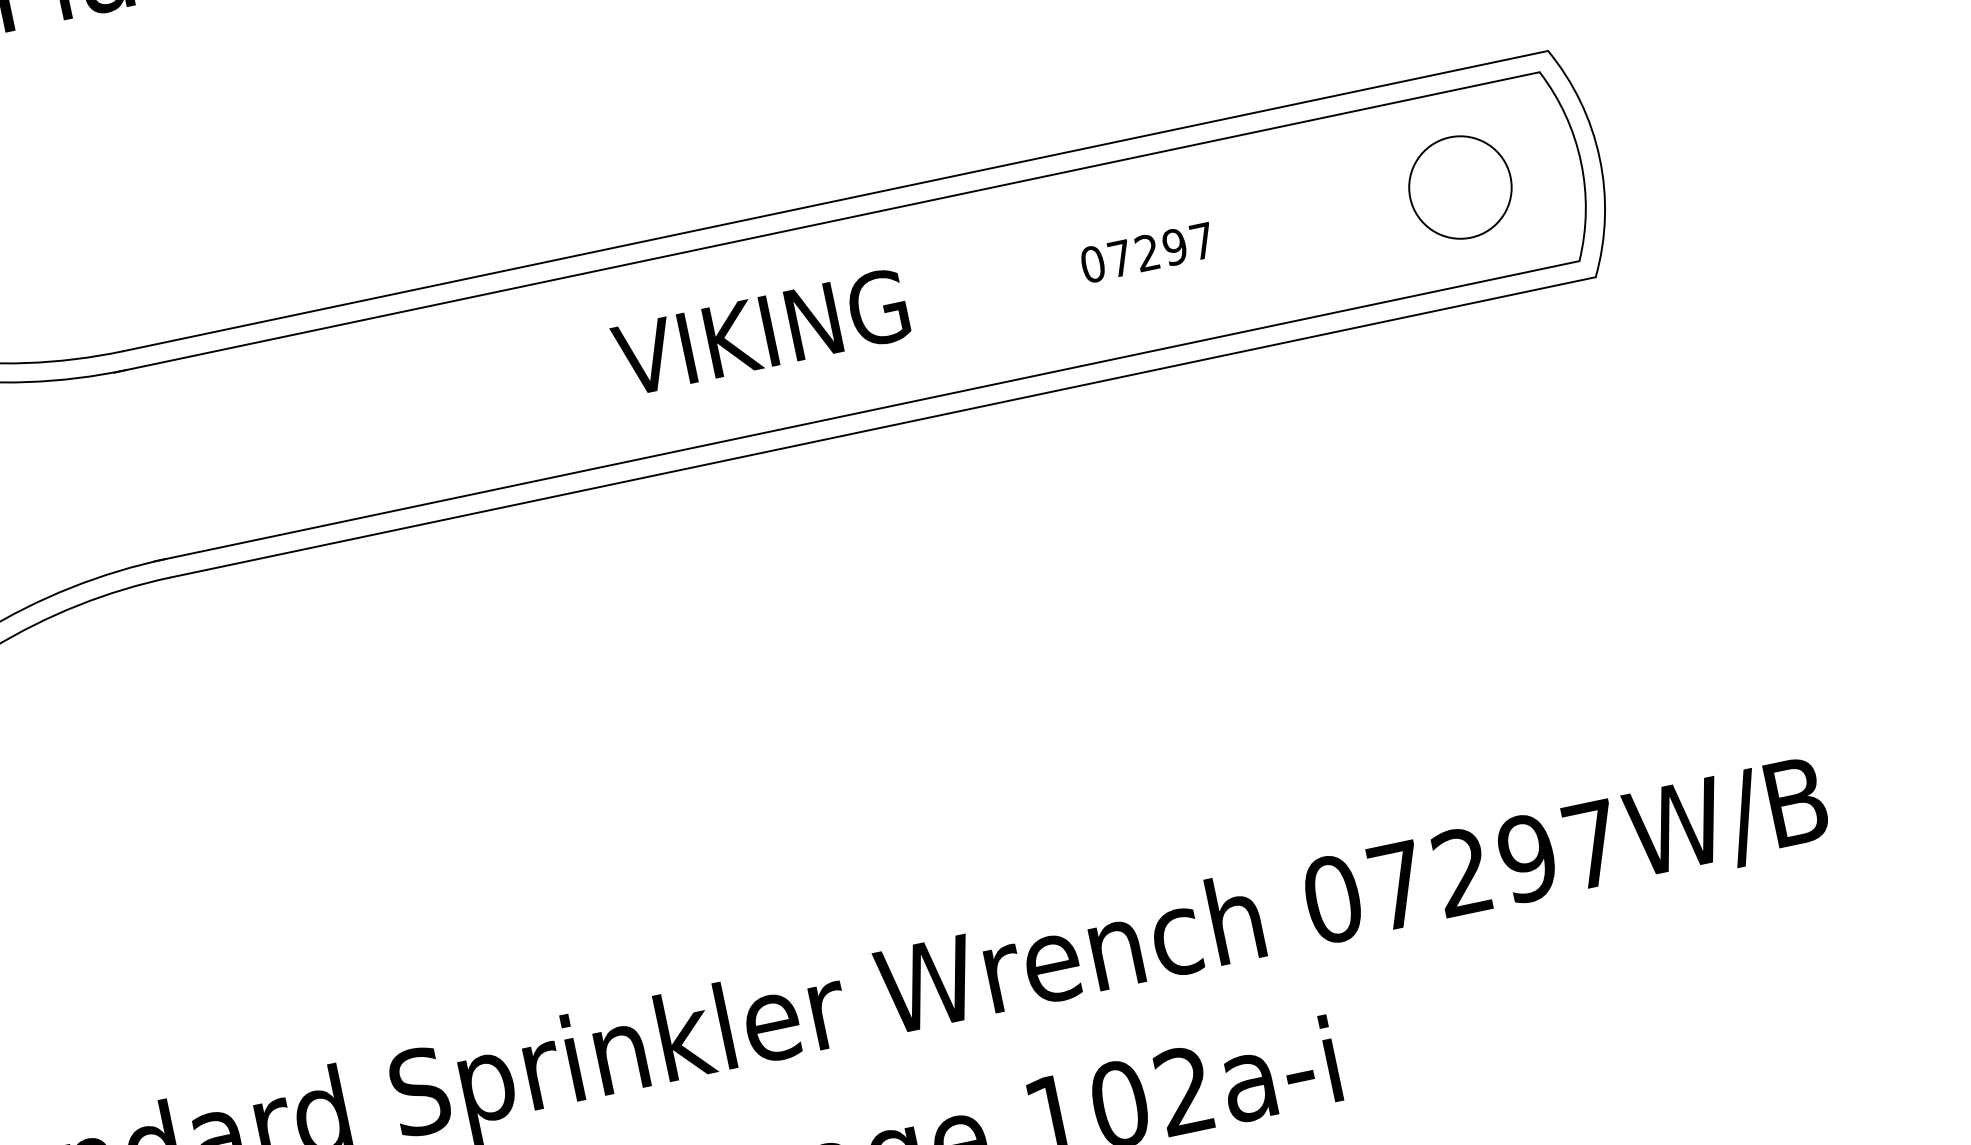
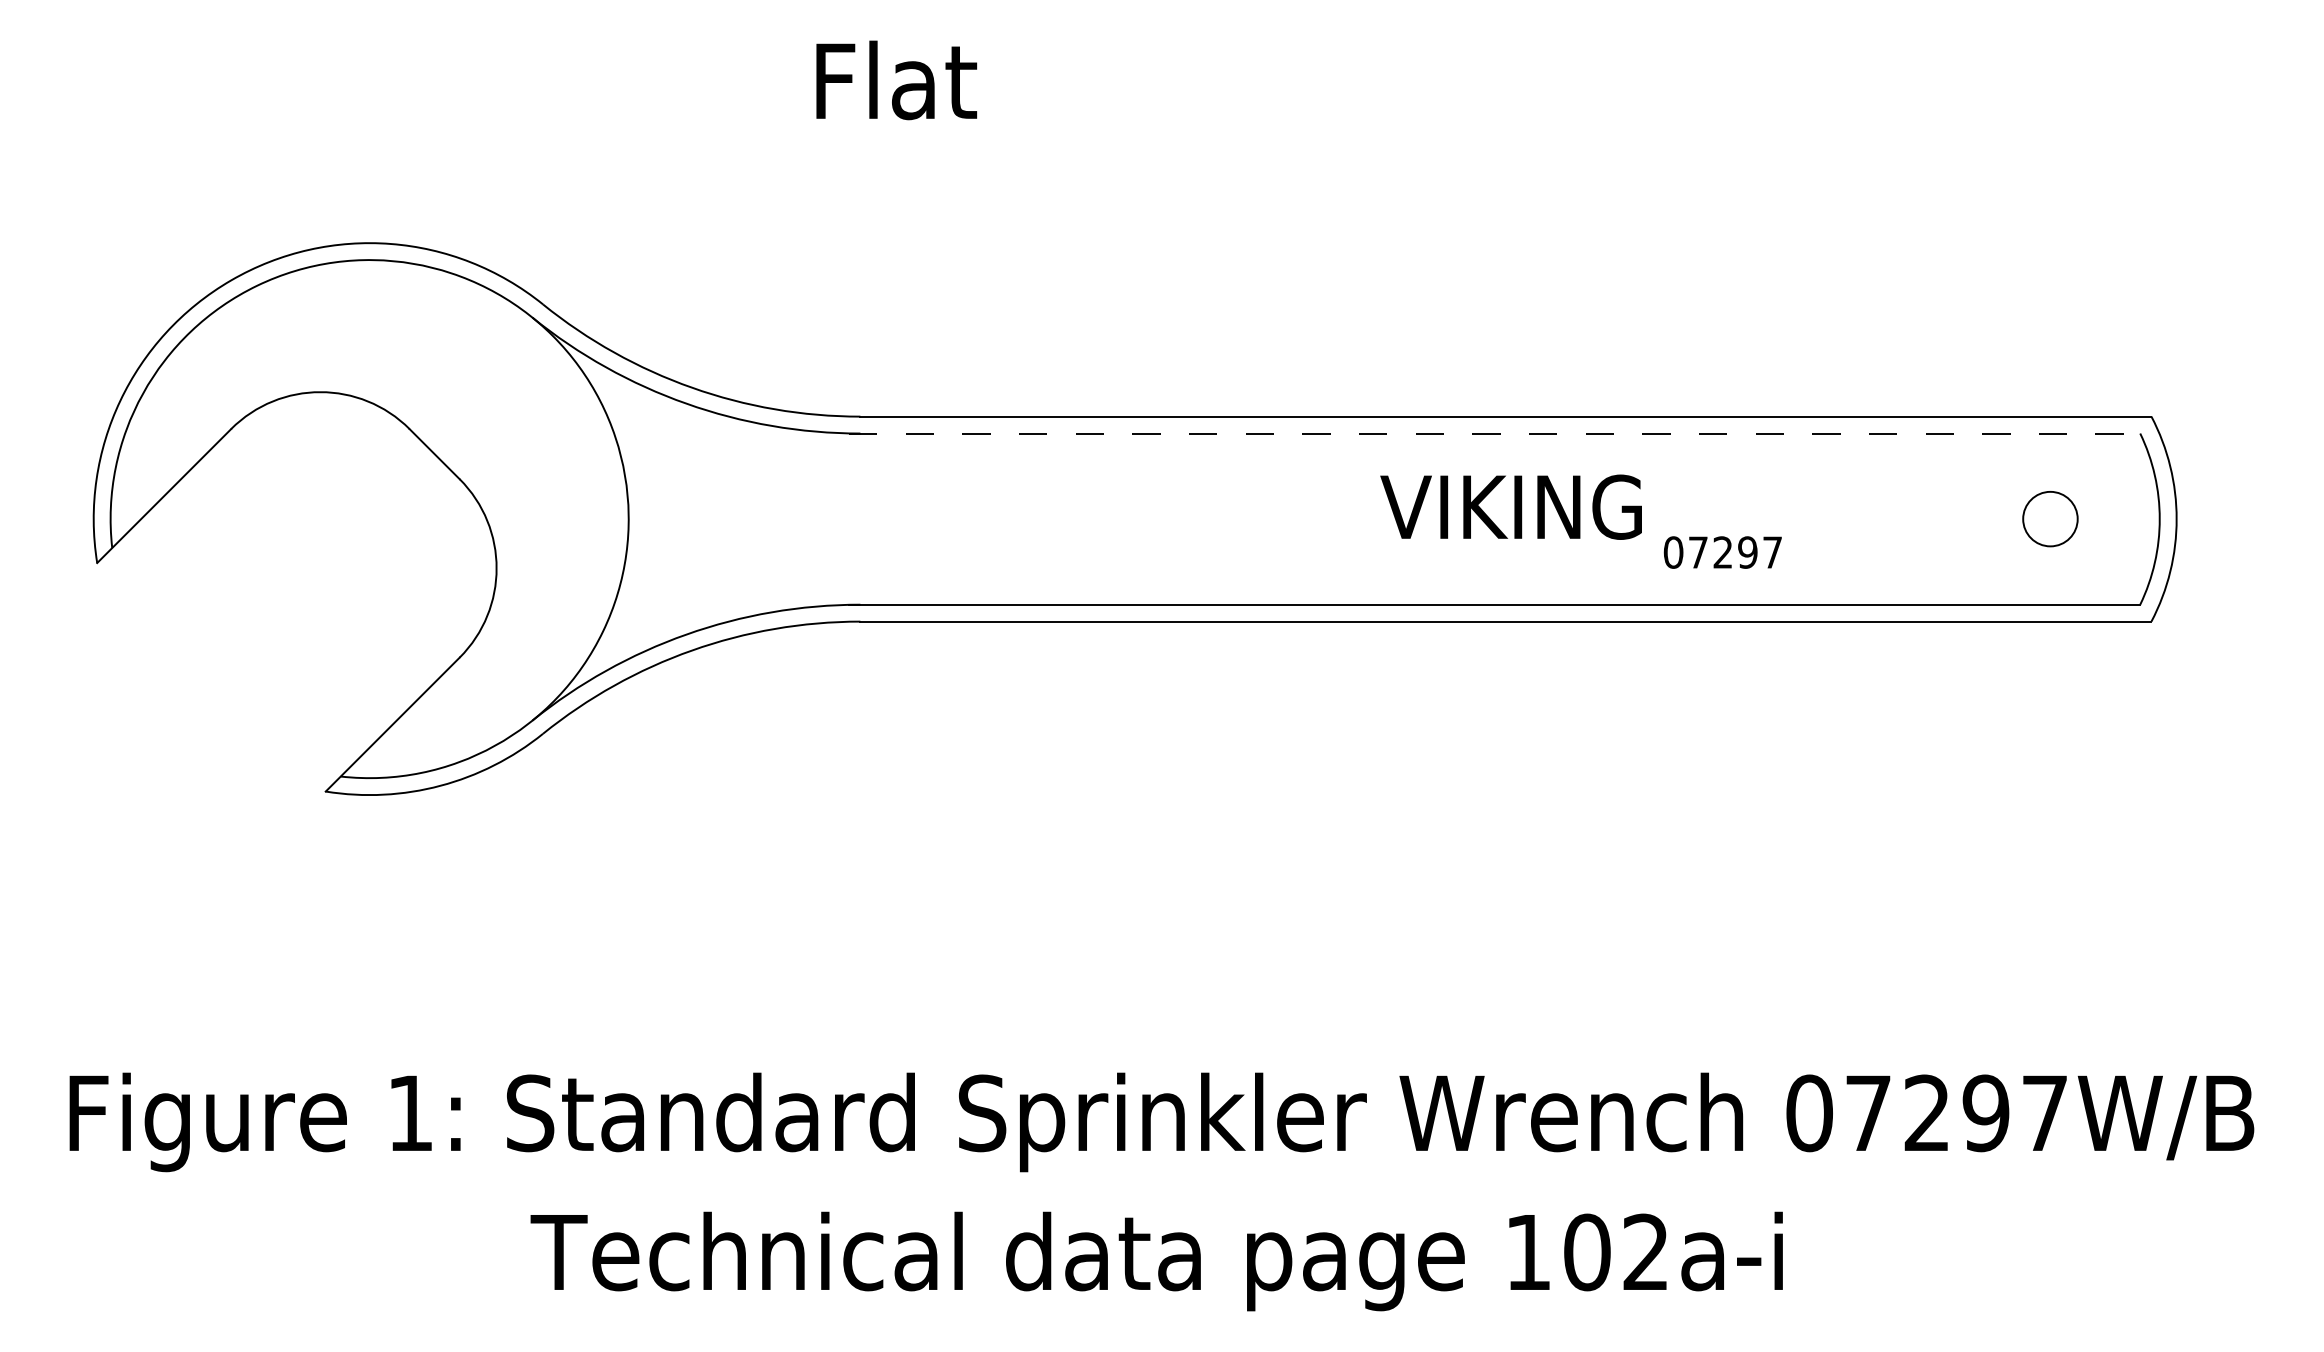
circle: (1460, 186) -> (2050, 518), size x0.6
line: (827, 222) -> (1494, 433), solid -> dashed
text: (1146, 252) -> (1722, 552), moved
text: (760, 332) -> (1510, 506), moved

